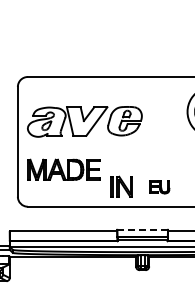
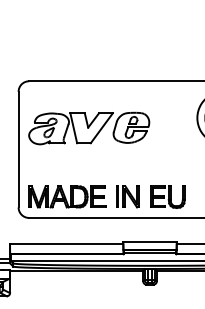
part: (63, 169) -> (66, 196), moved
part: (159, 187) -> (167, 197), size x1.67
line: (143, 229) -> (150, 241), dashed -> solid

